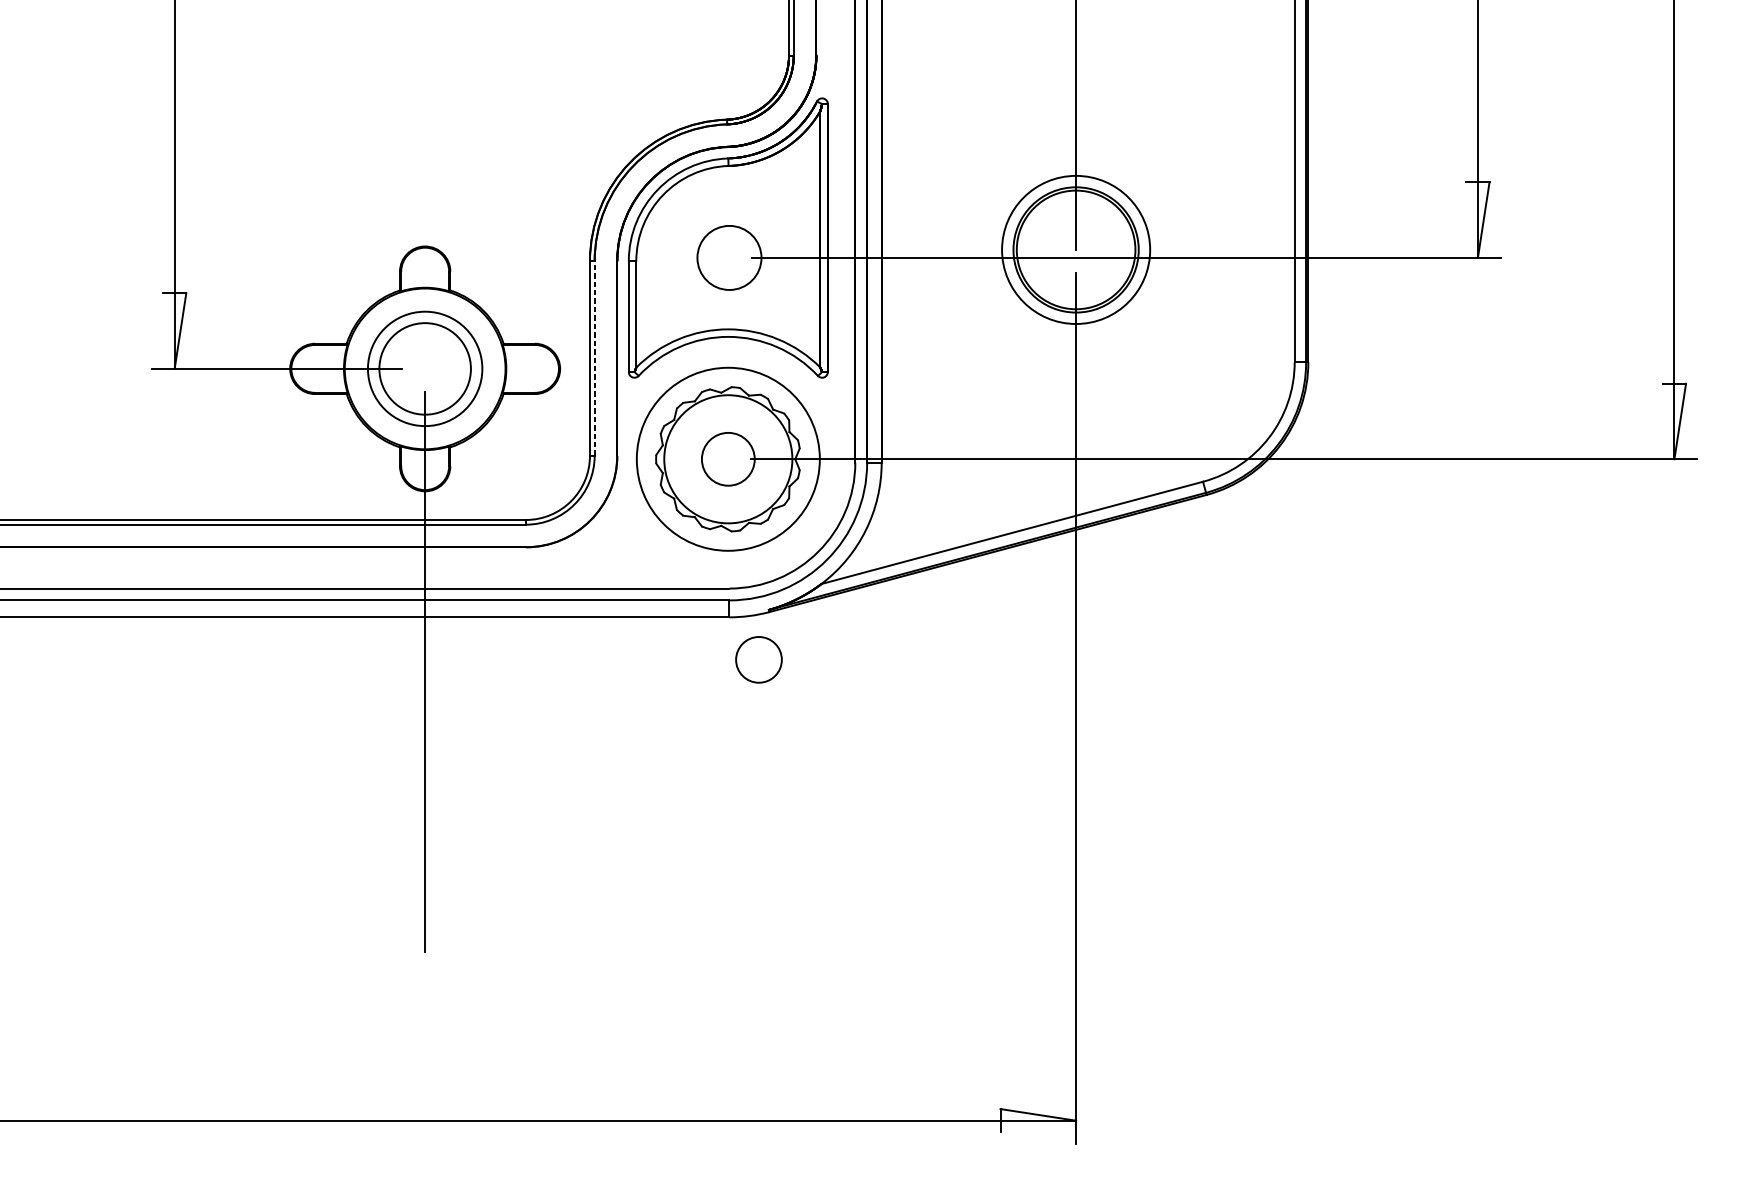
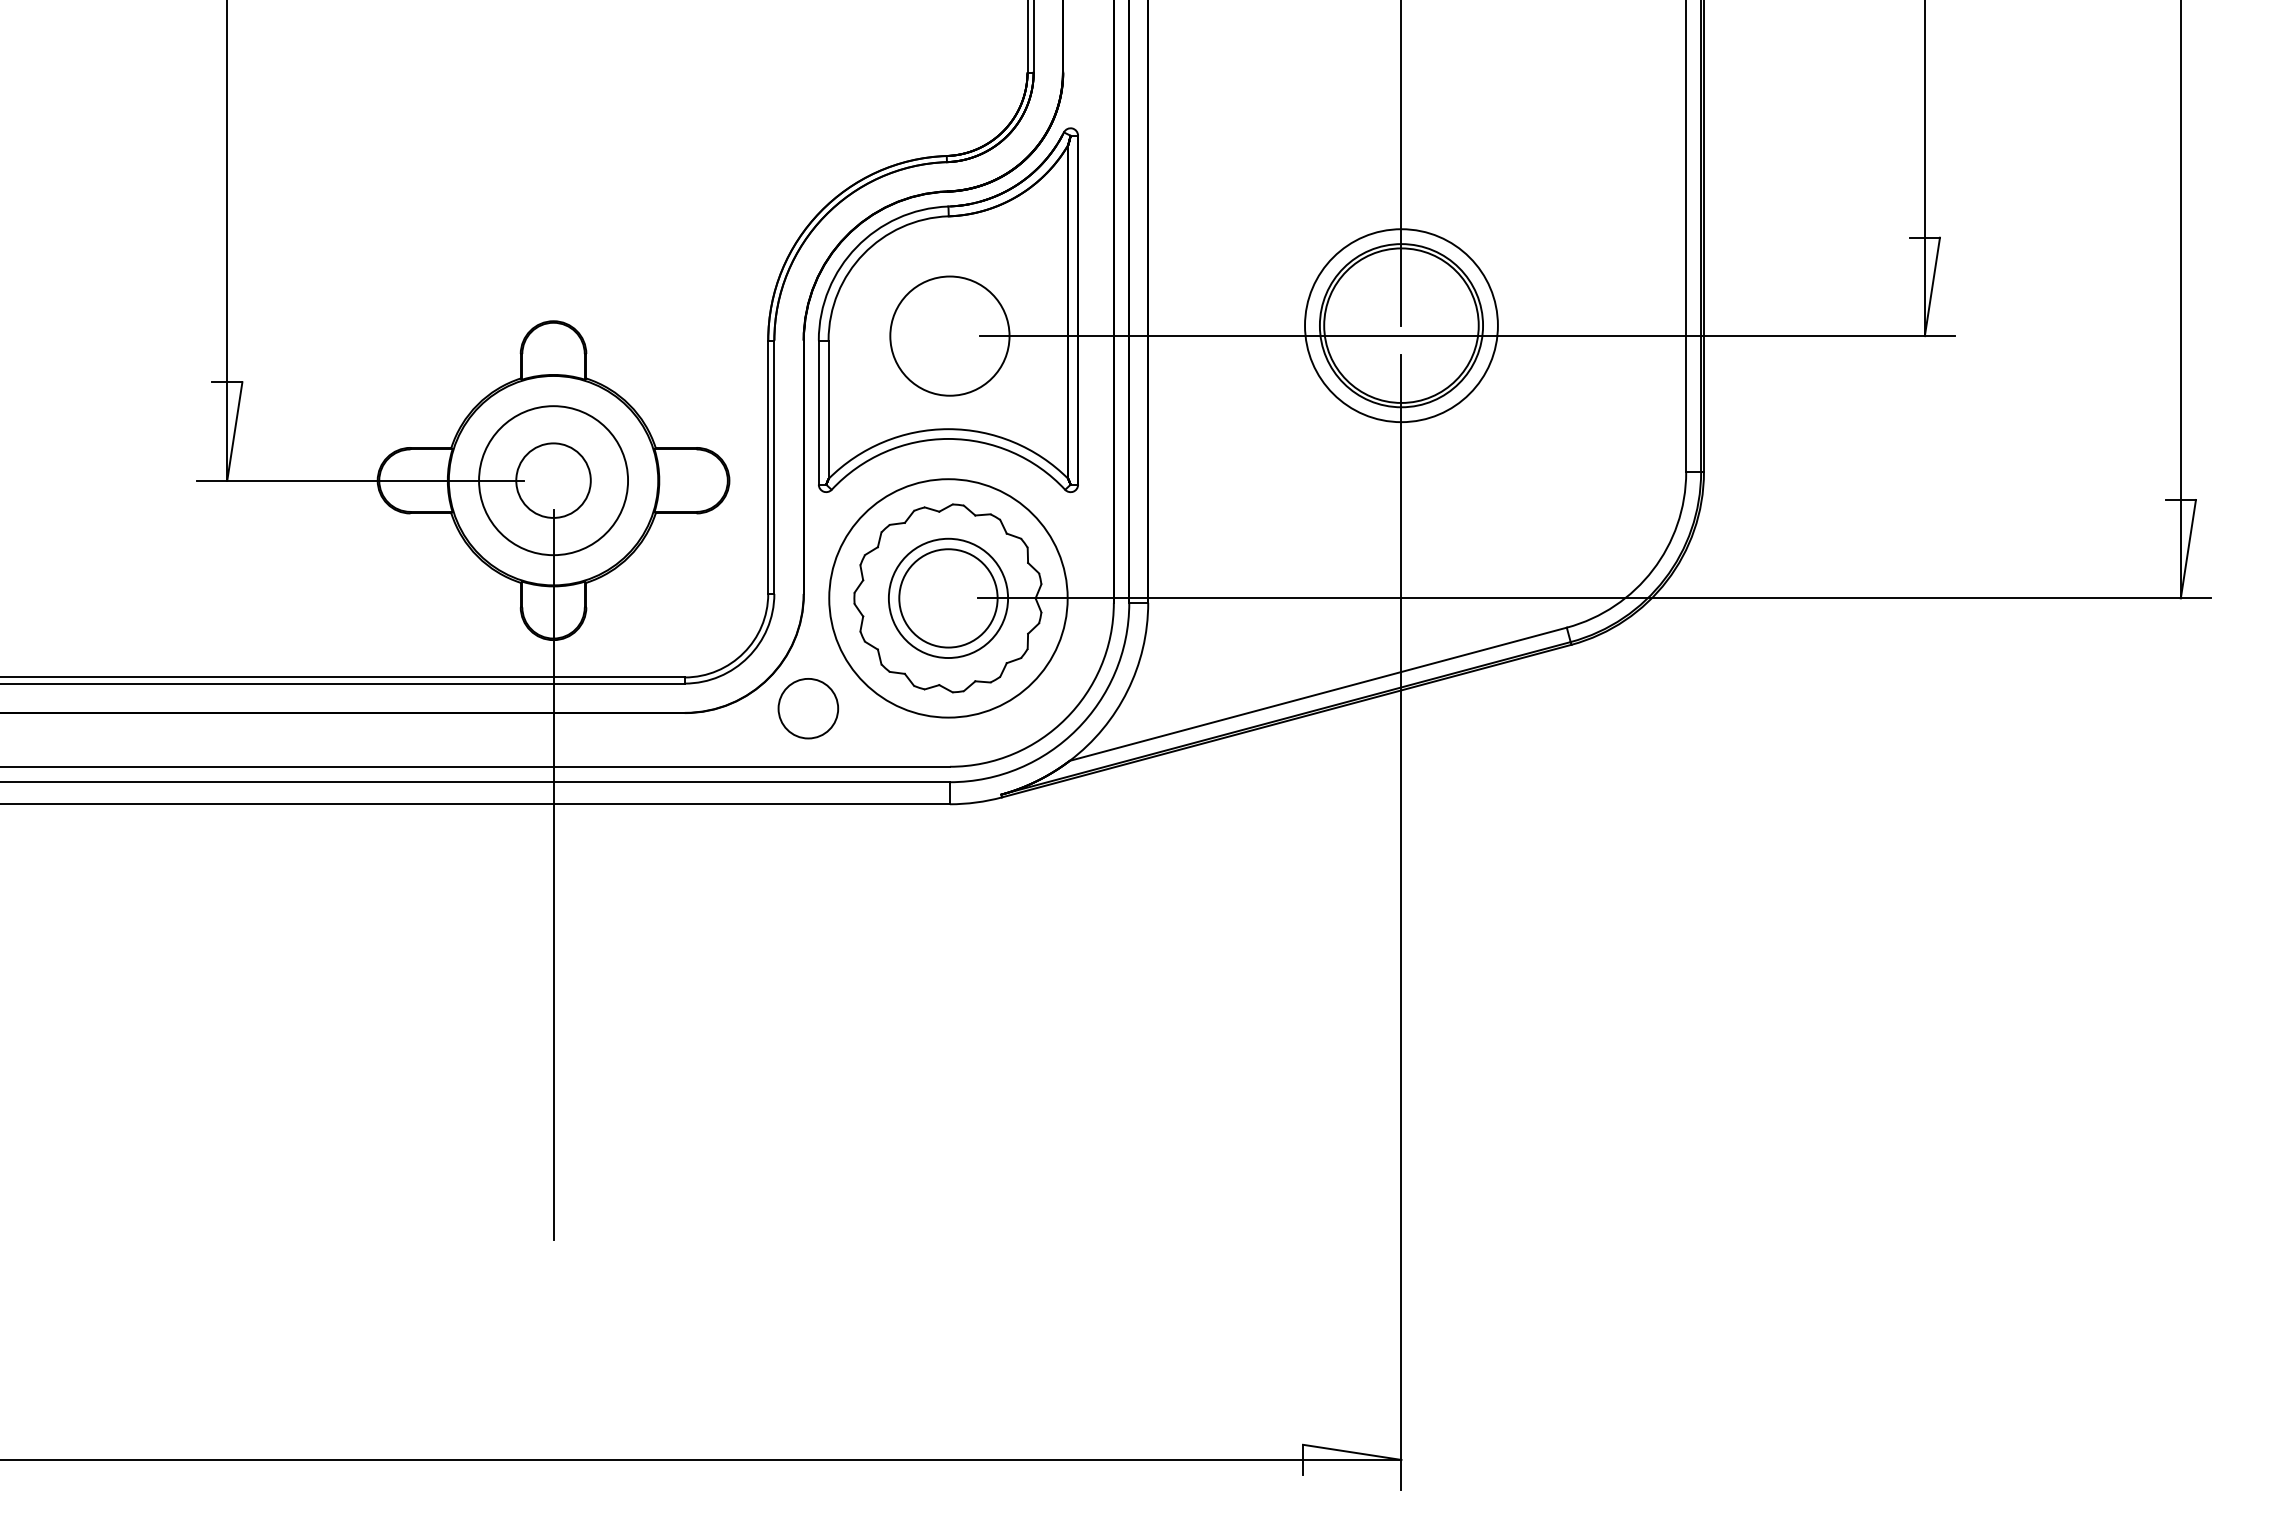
circle: (729, 257) -> (949, 335), size x1.43
line: (594, 358) -> (774, 467), dashed -> solid
circle: (425, 368) -> (553, 480), size x0.62
circle: (728, 459) -> (948, 598), size x0.71
circle: (728, 459) -> (948, 598), size x1.43
circle: (759, 659) -> (808, 708), moved

